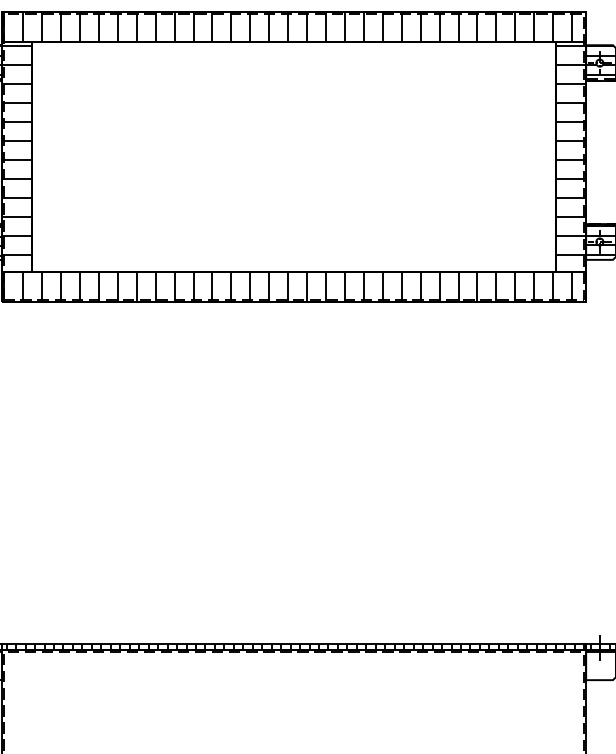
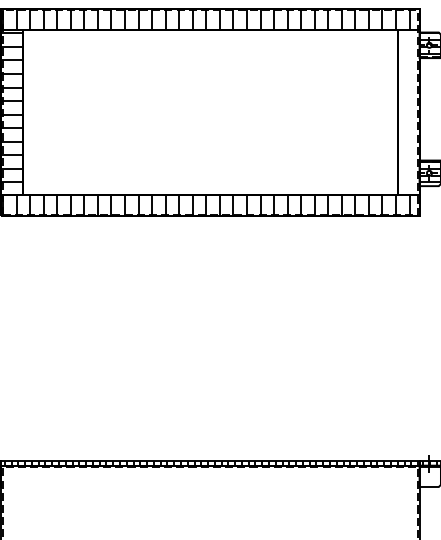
hatch: (571, 150) -> (409, 107), removed

